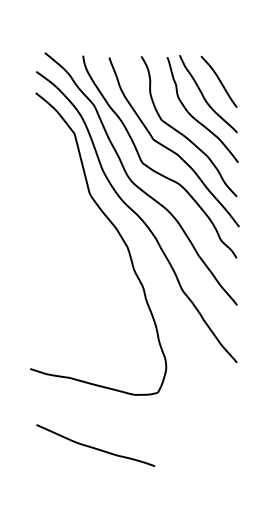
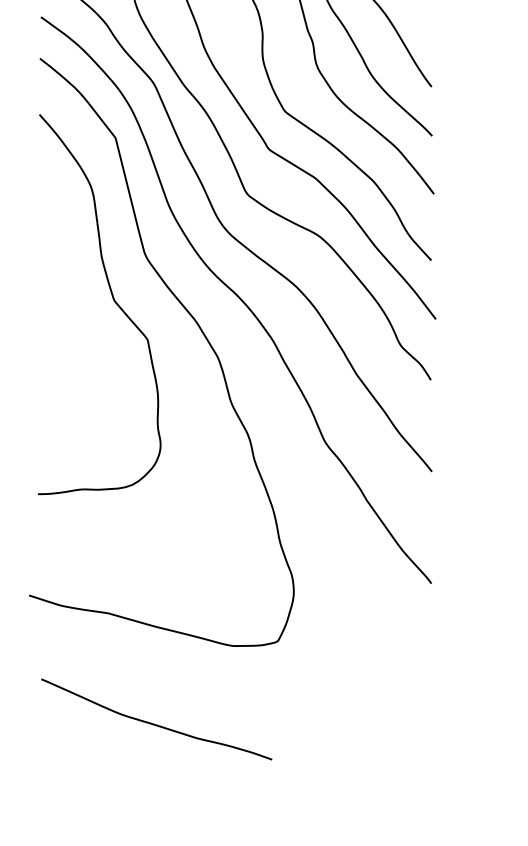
curve: (72, 216) -> (111, 298), added
curve: (95, 447) -> (156, 723), moved

